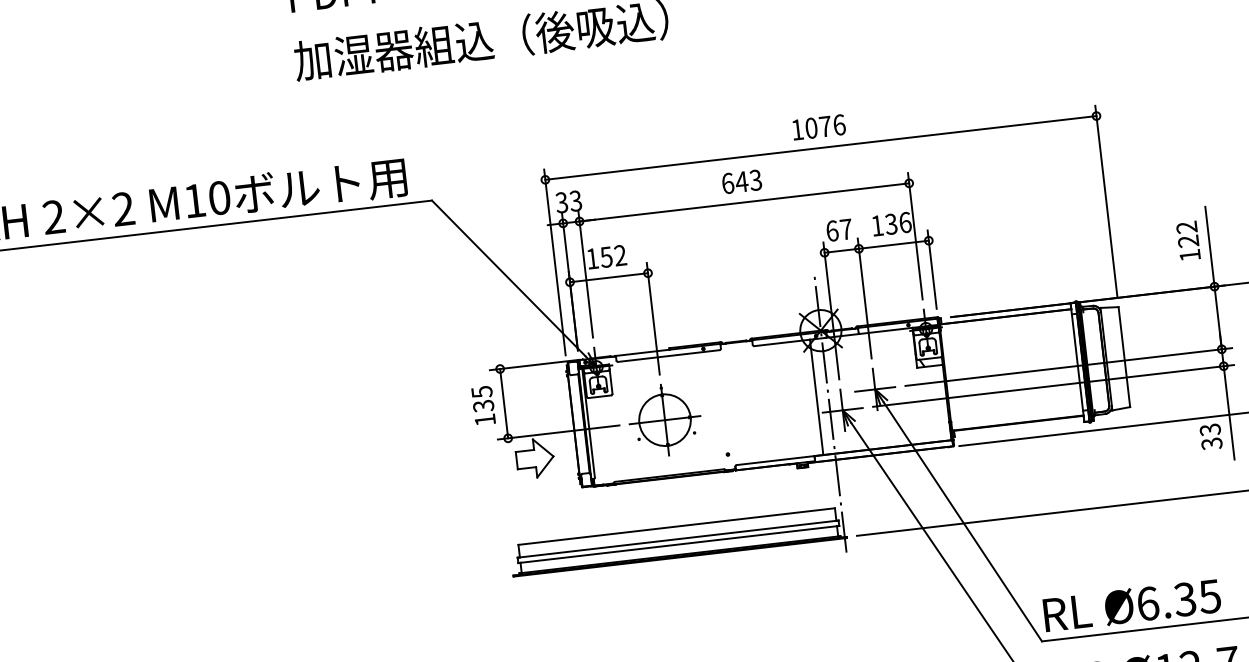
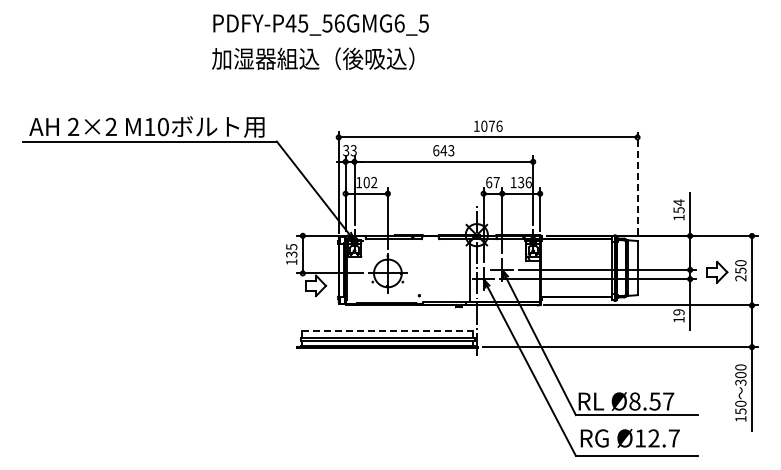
line: (1106, 201) -> (637, 183), solid -> dashed
text: (1186, 234) -> (678, 206), 122 -> 154
text: (606, 257) -> (366, 182), 152 -> 102
text: (1209, 435) -> (678, 315), 33 -> 19
line: (676, 527) -> (387, 331), solid -> dashed
text: (1178, 600) -> (651, 401), Ø6.35 -> Ø8.57

